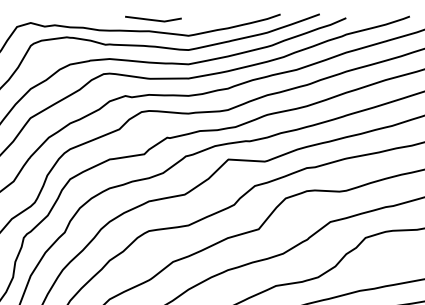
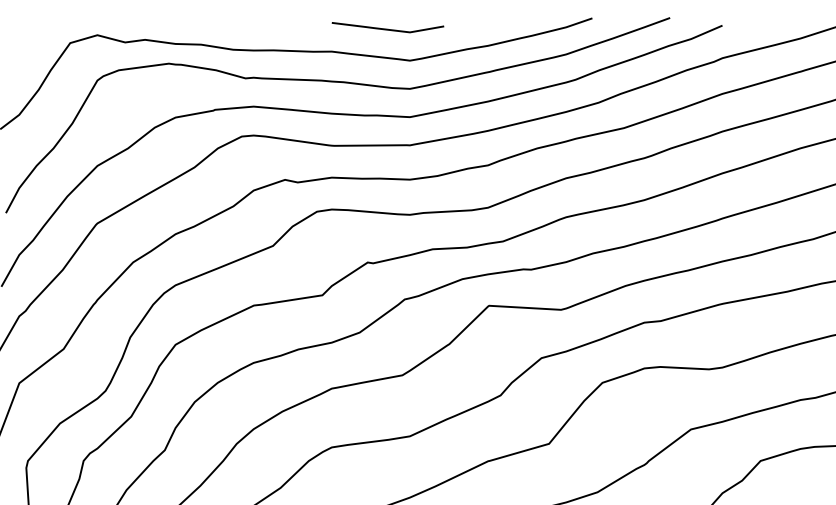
line: (153, 19) -> (388, 28), moved

